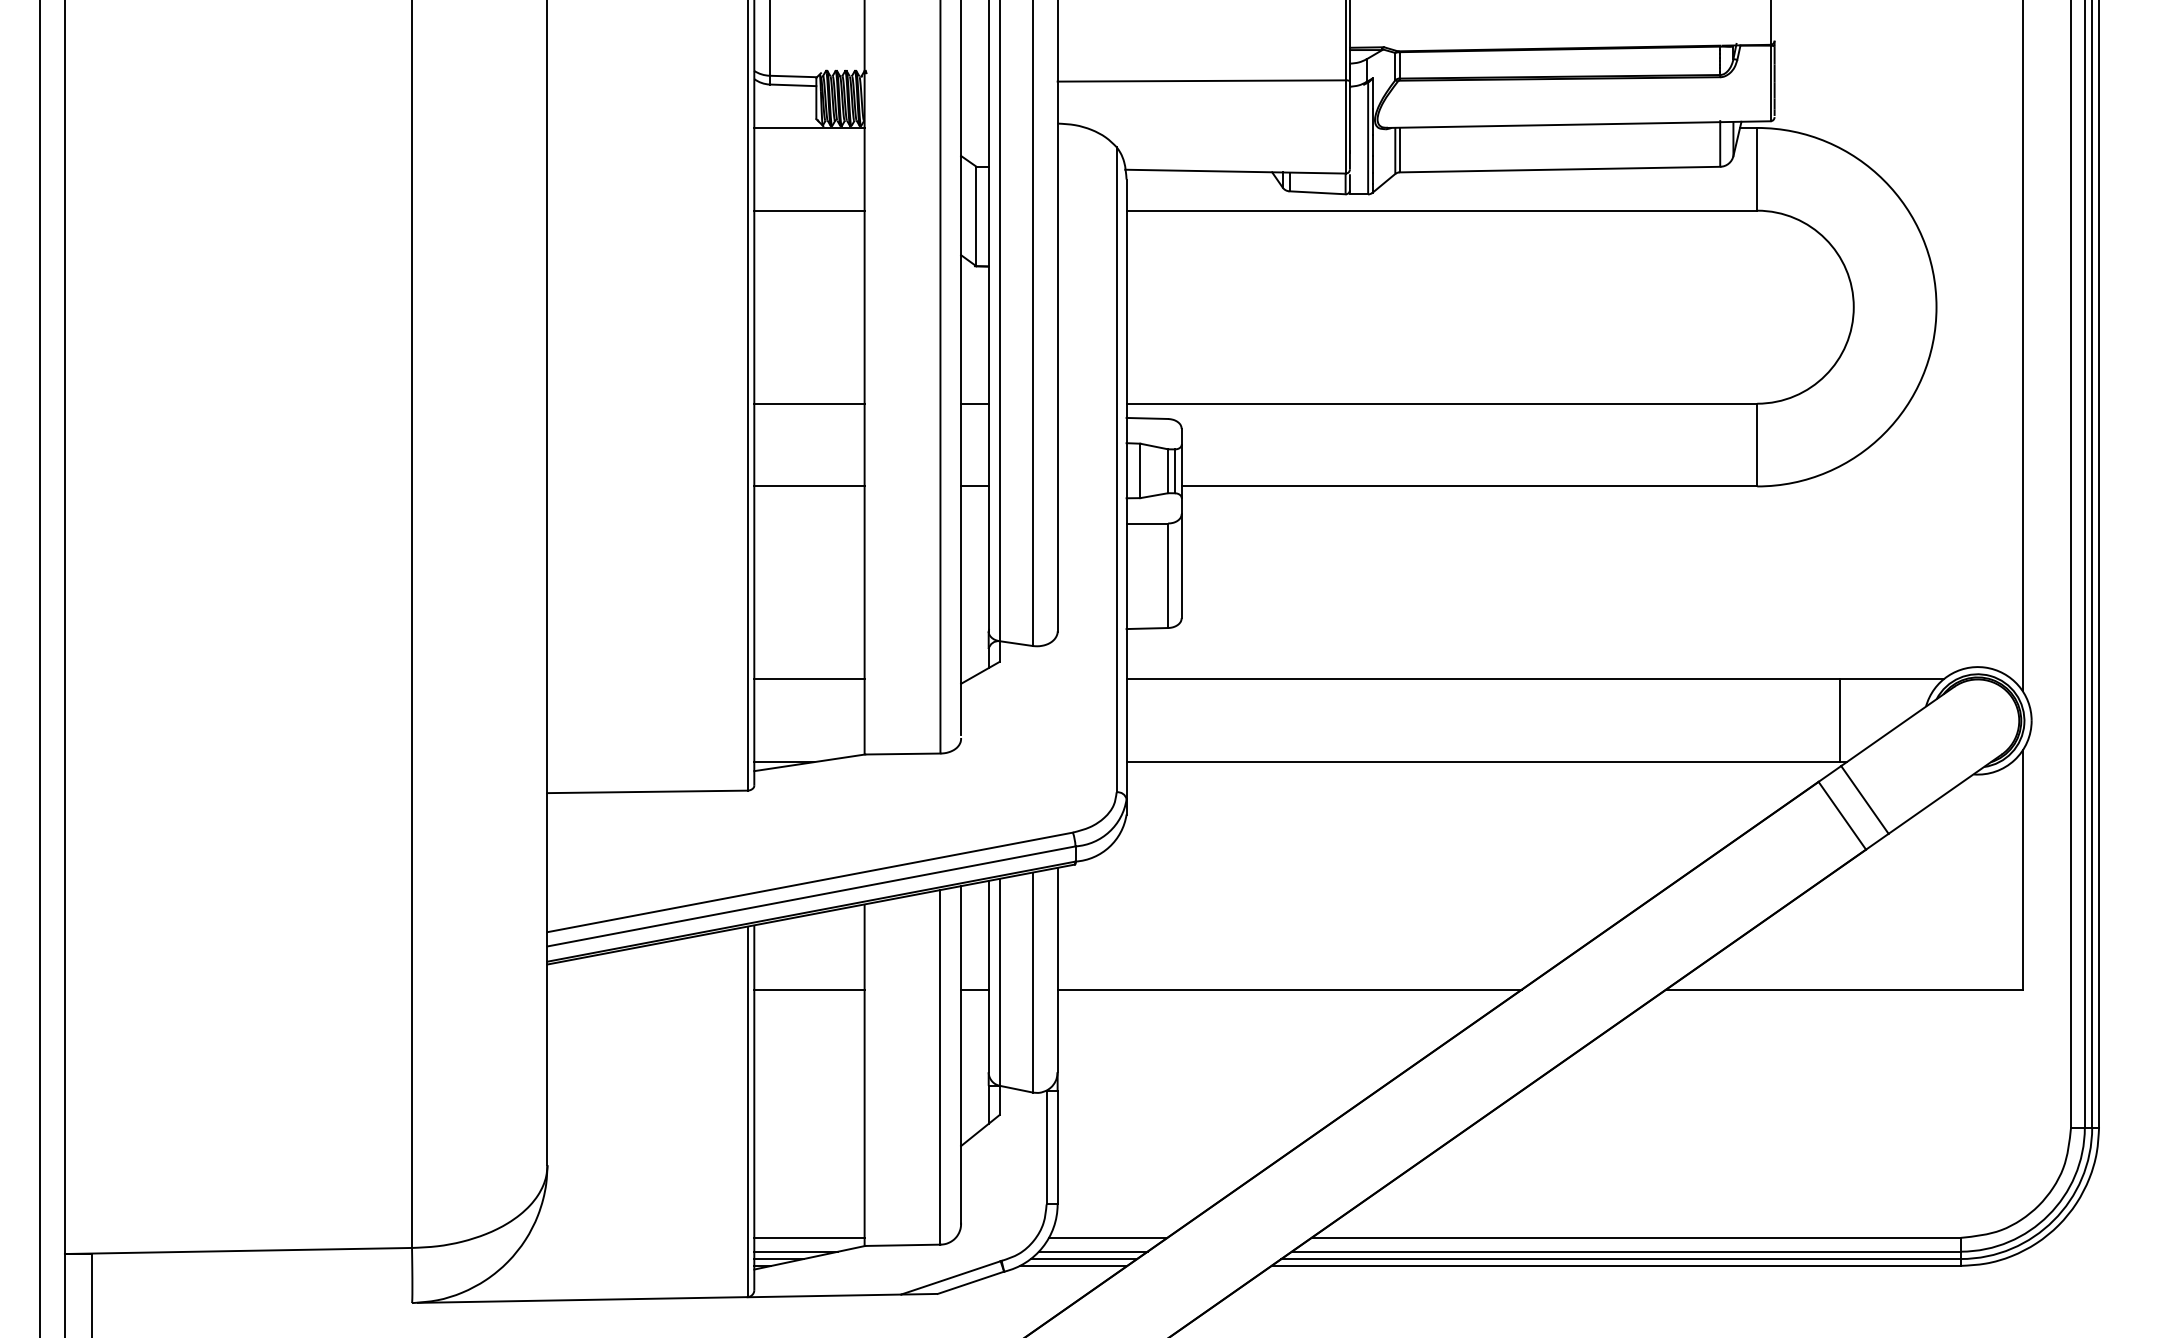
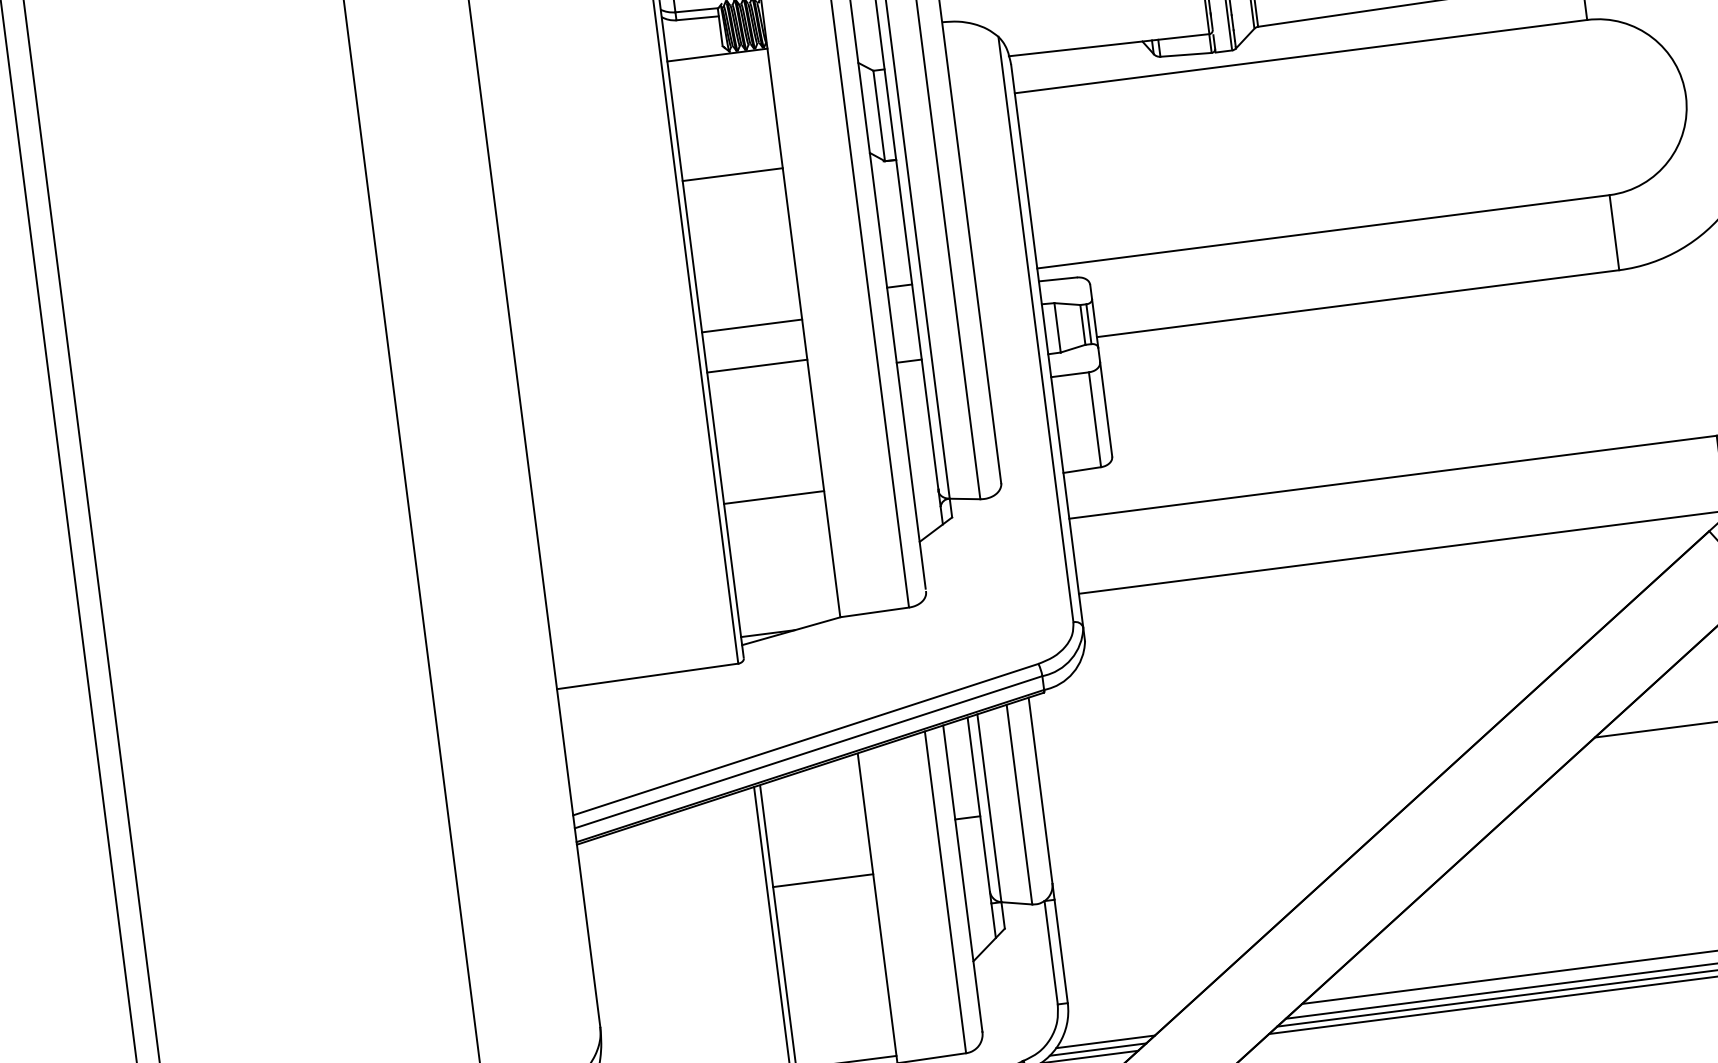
line: (809, 210) -> (732, 174), moved
line: (809, 403) -> (757, 365), moved
line: (809, 486) -> (752, 326), moved
line: (809, 679) -> (774, 497), moved
line: (809, 989) -> (823, 880), moved
line: (1289, 989) -> (1253, 781), removed
line: (1108, 1237) -> (1117, 1027), removed

